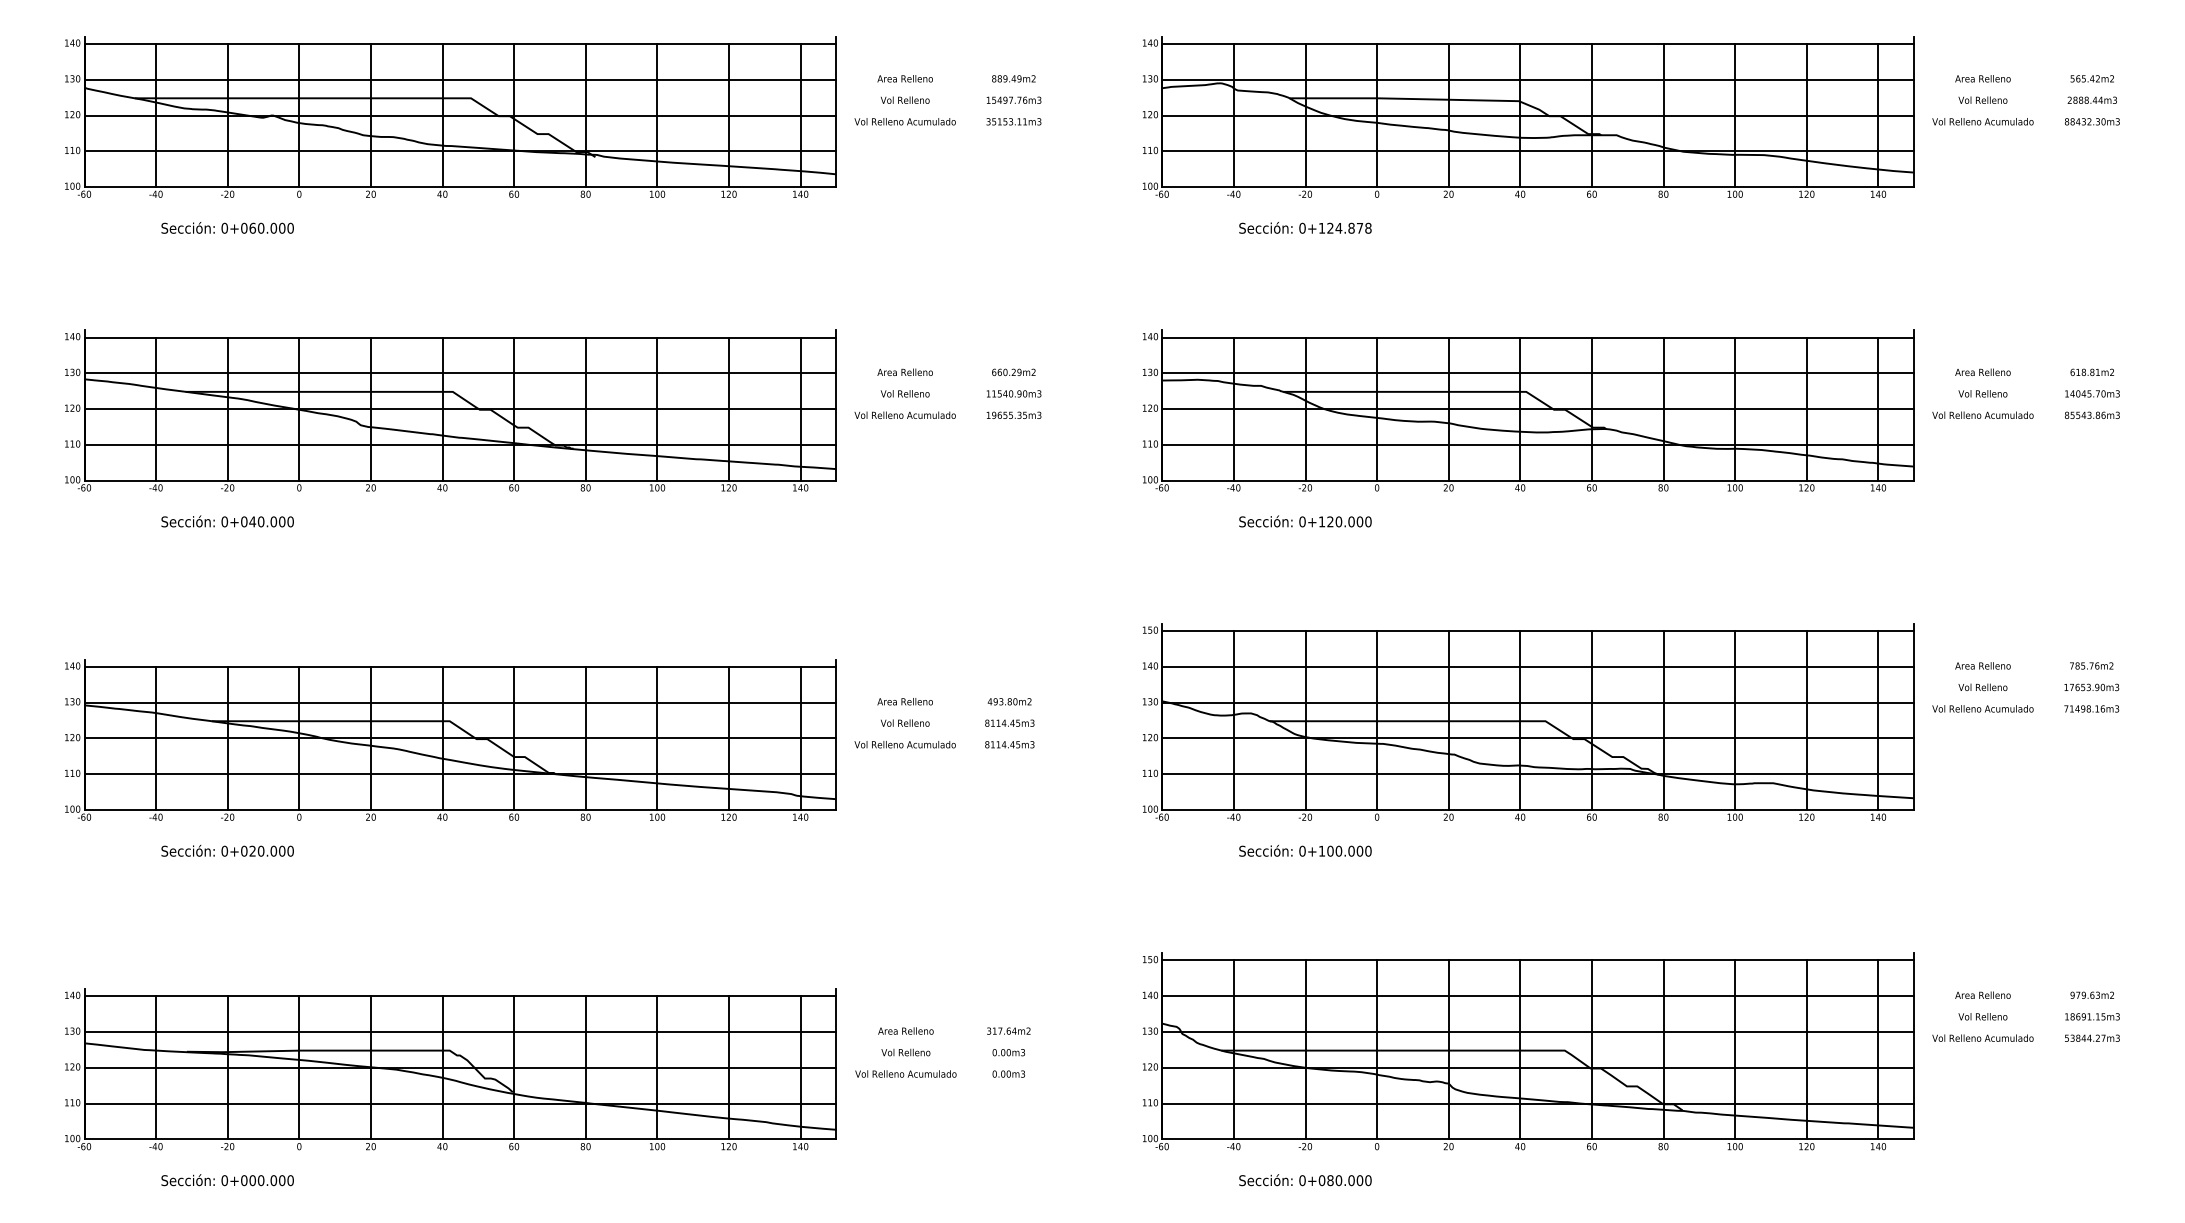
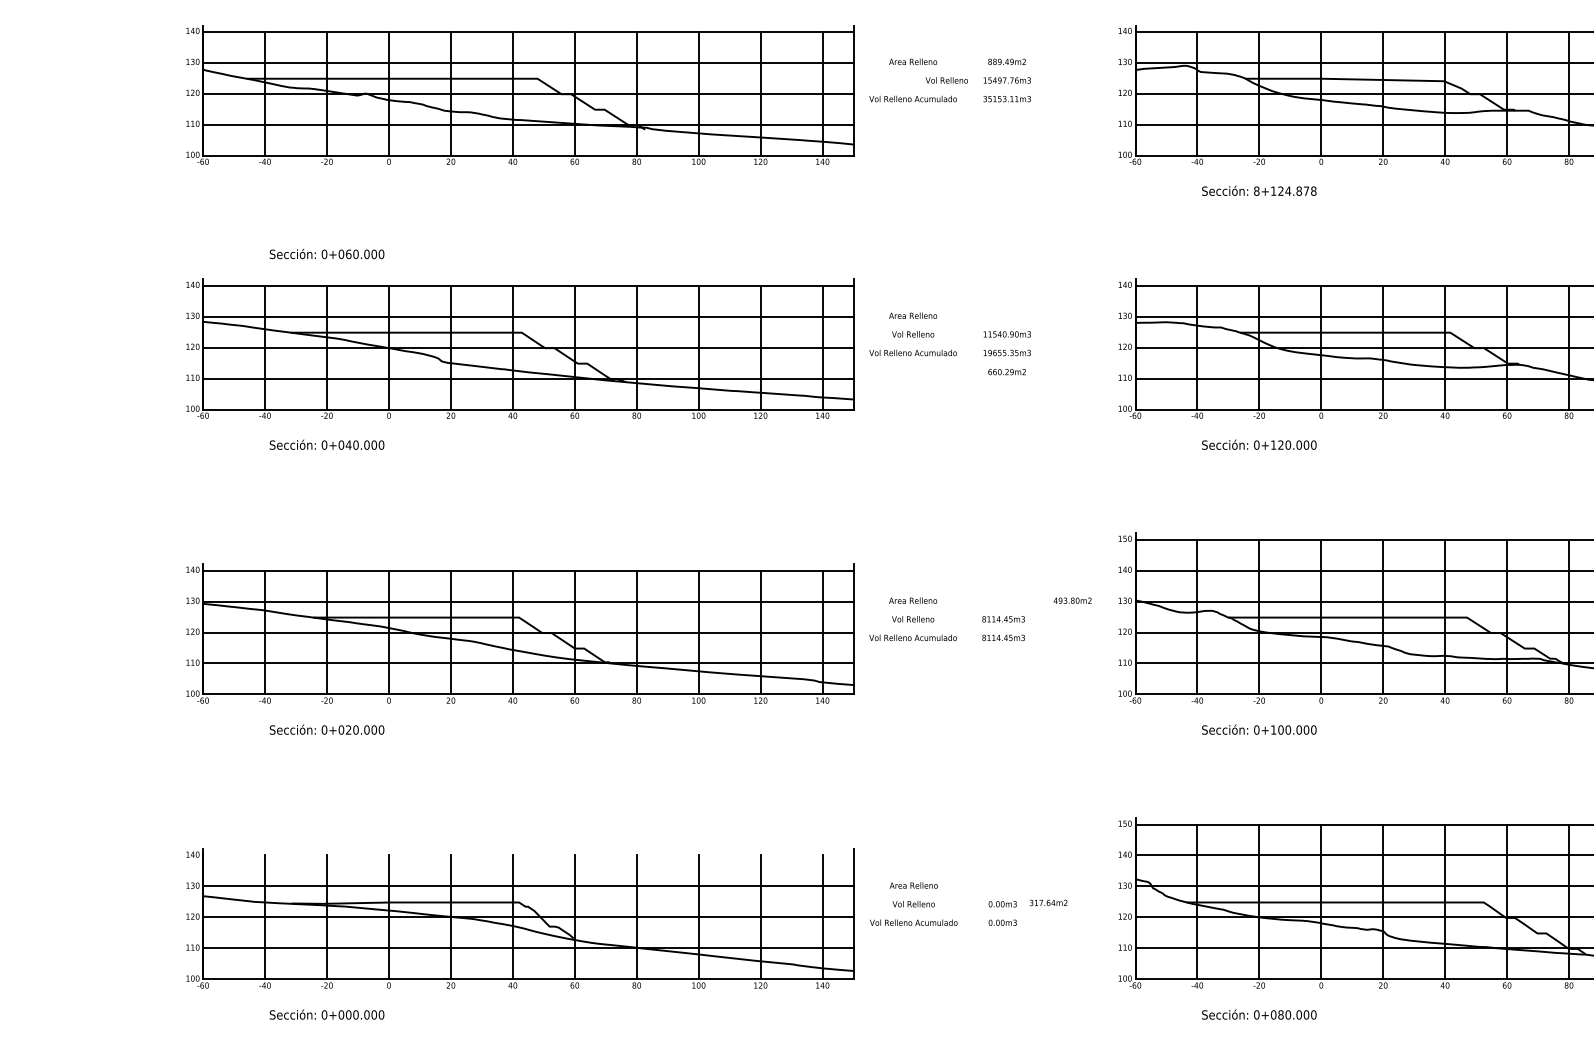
text: (905, 99) -> (947, 79), moved
text: (227, 227) -> (326, 253), moved
text: (1302, 228) -> (1256, 191), 0+124.878 -> 8+124.878
text: (1013, 371) -> (1006, 371), moved
text: (1009, 701) -> (1072, 600), moved
line: (460, 996) -> (528, 855), removed
text: (1008, 1030) -> (1048, 902), moved

